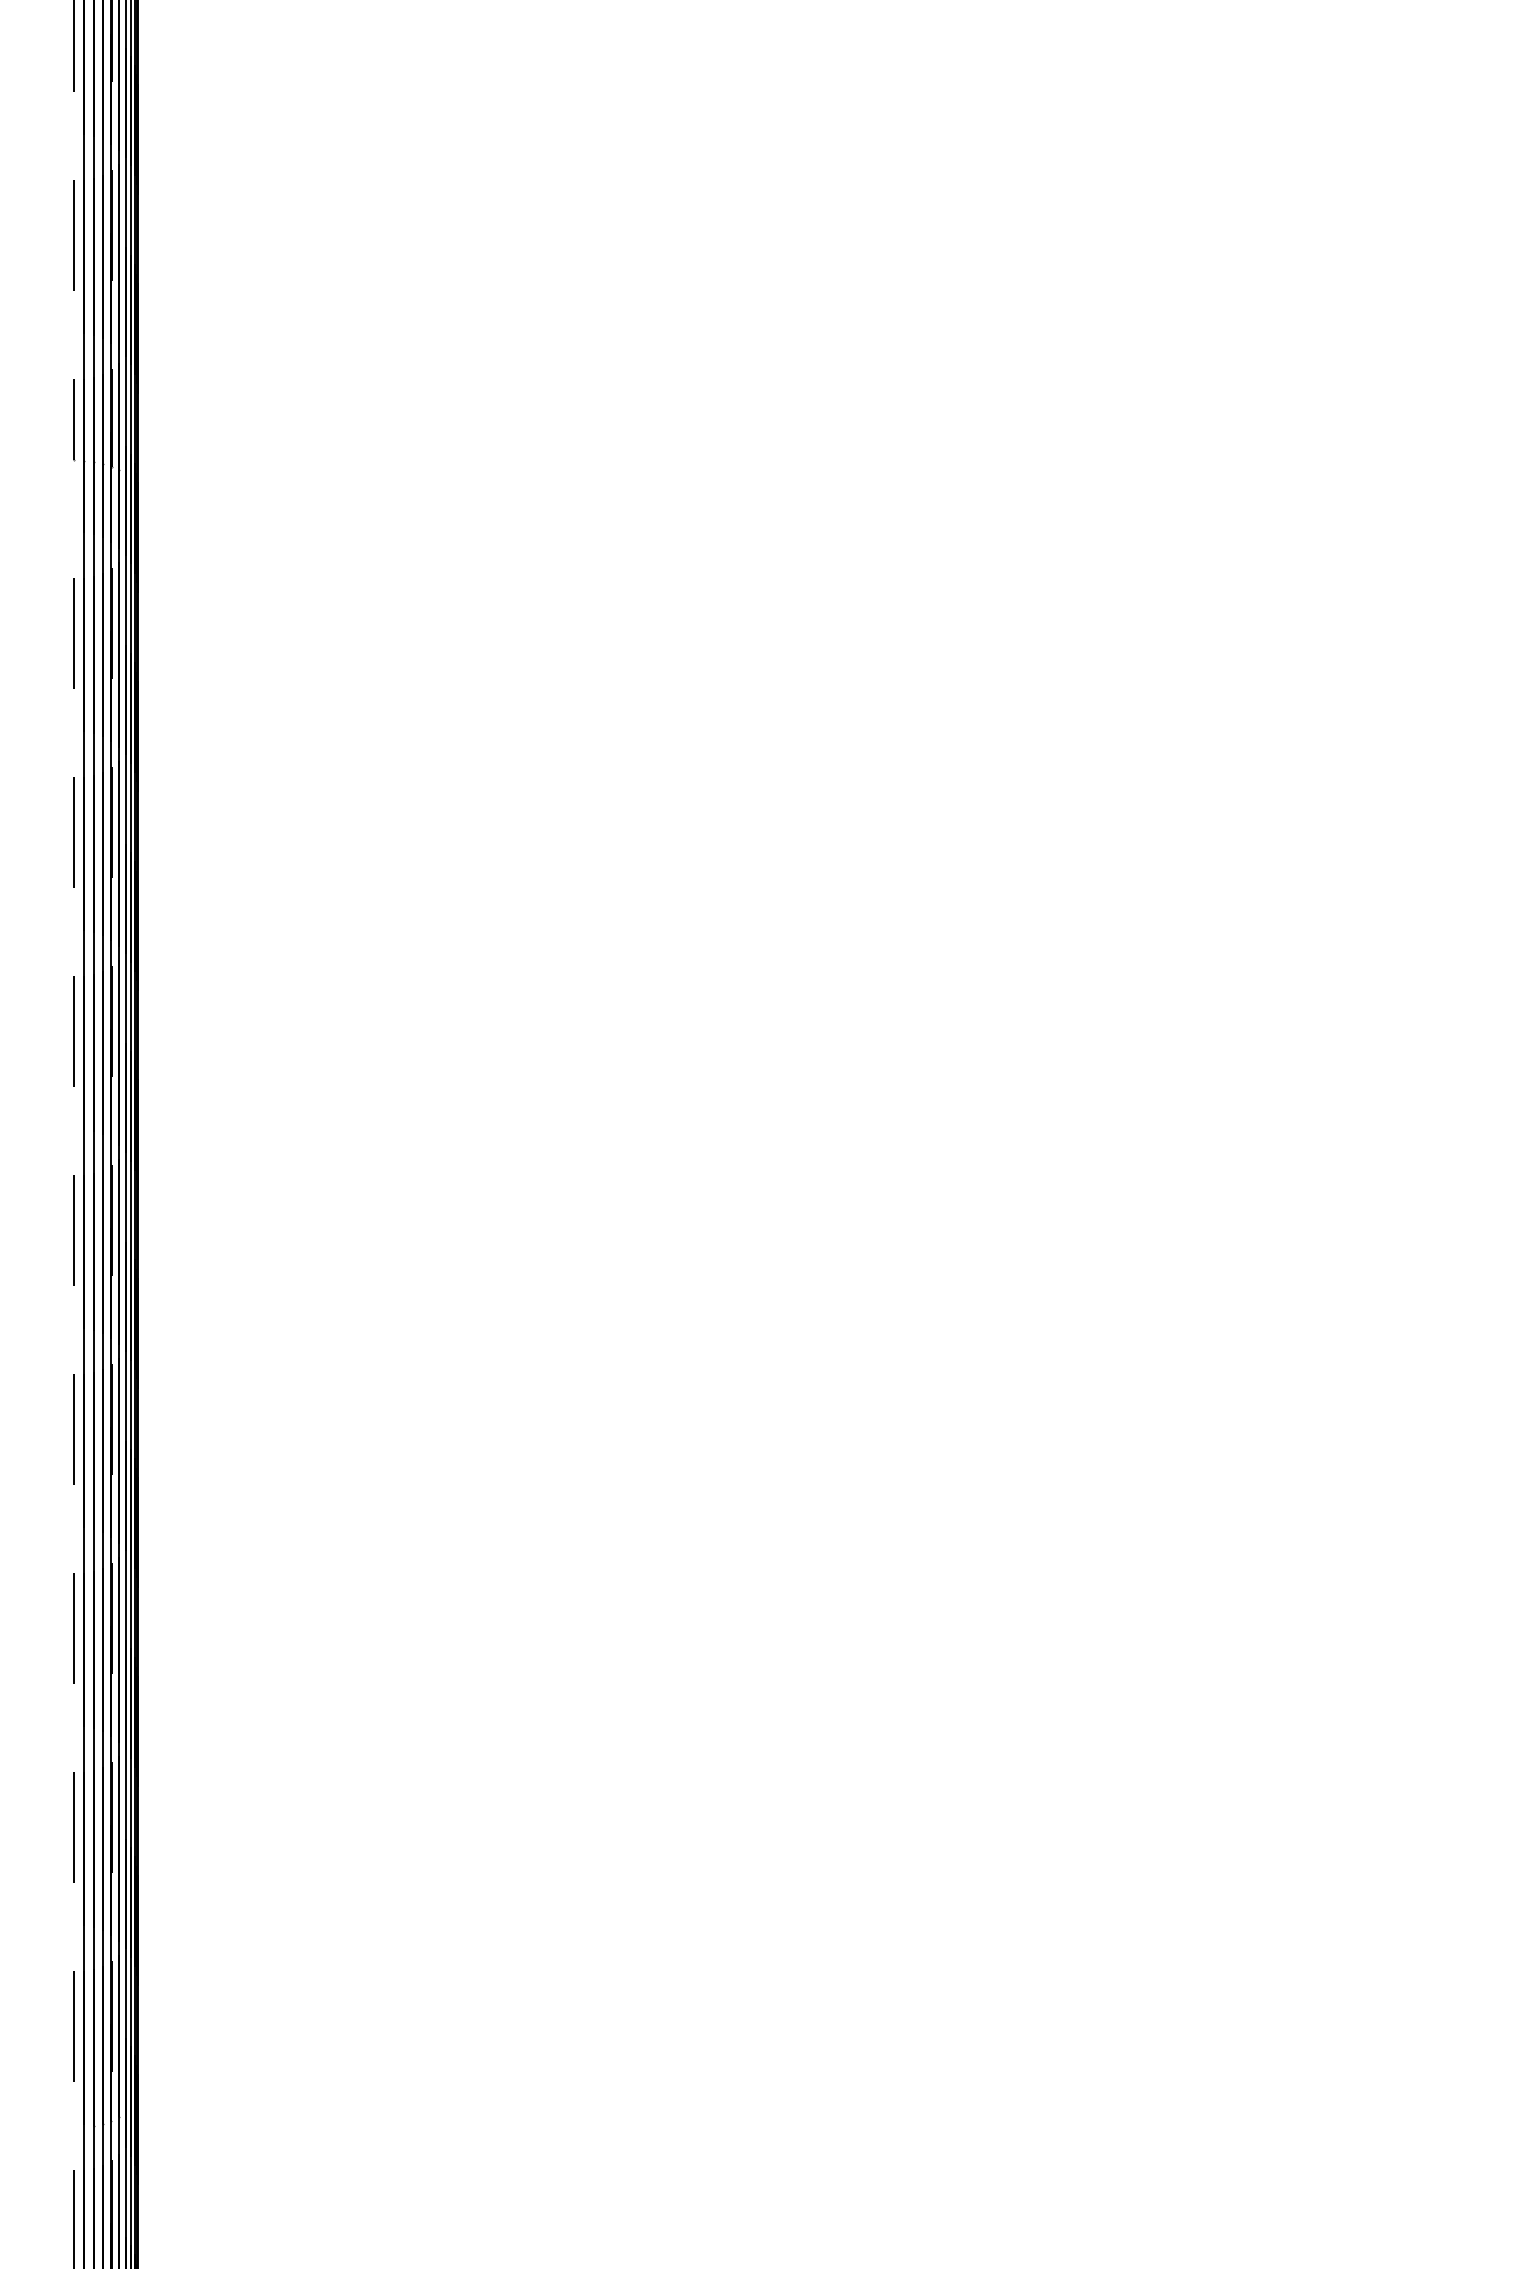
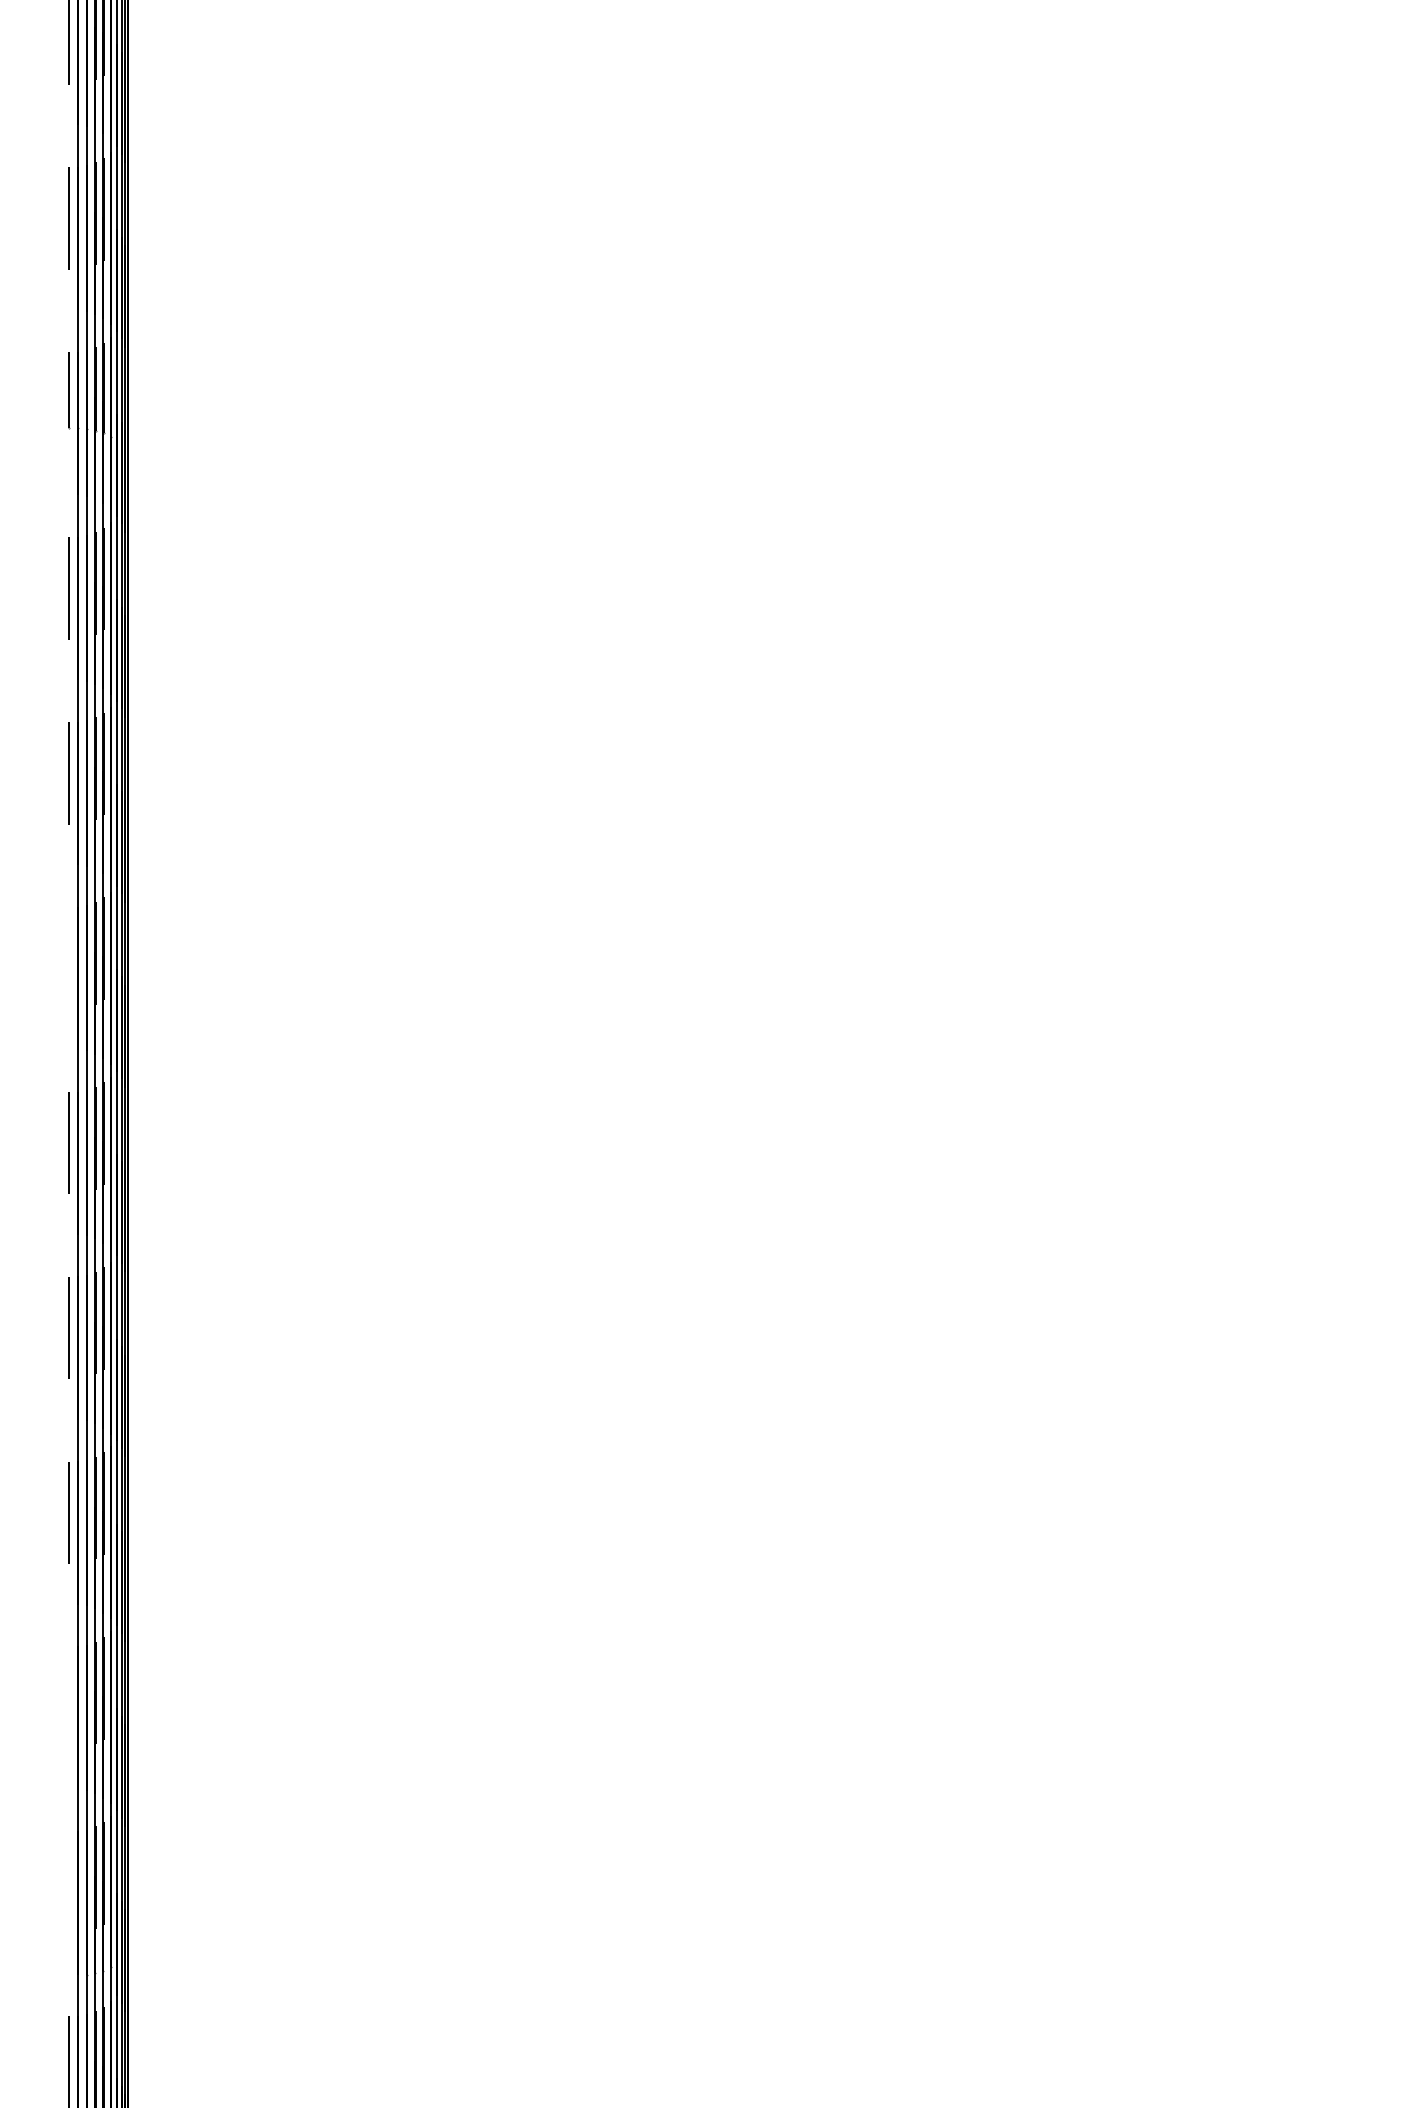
line: (73, 1031) -> (68, 958), removed
line: (74, 1827) -> (69, 1697), removed
line: (74, 2026) -> (69, 1882), removed

